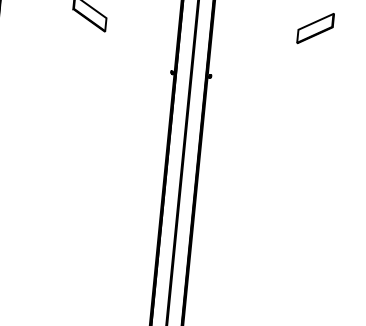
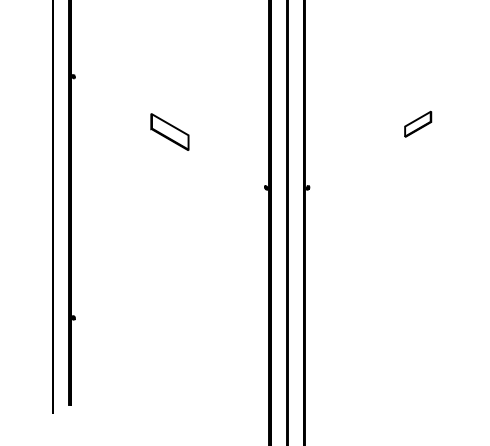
part: (314, 28) -> (417, 124), size x0.7

